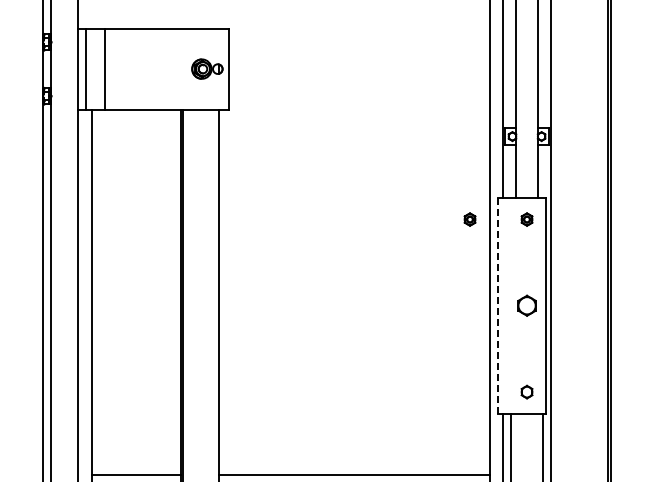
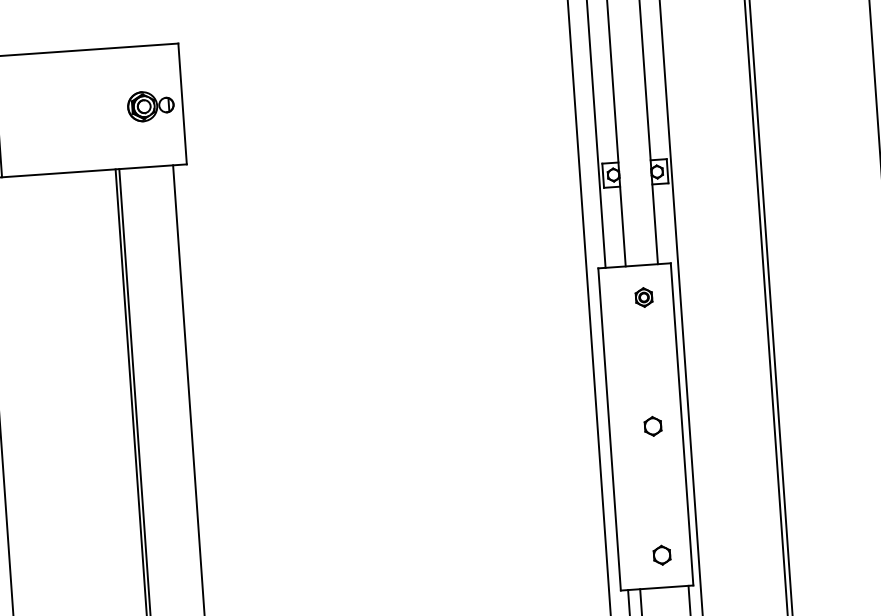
part: (469, 219) -> (558, 303), removed
line: (497, 305) -> (608, 428), dashed -> solid
part: (526, 305) -> (652, 425), size x0.62

